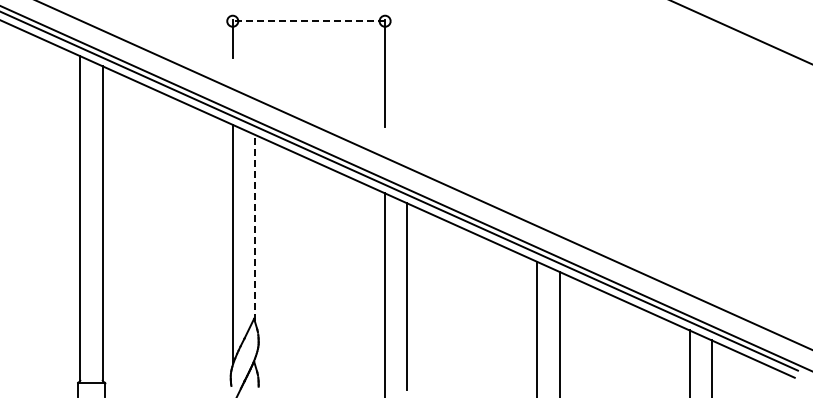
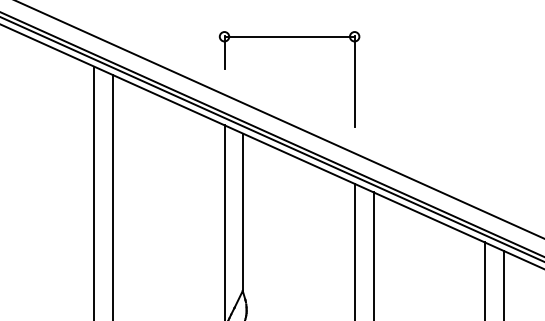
line: (308, 21) -> (289, 36), dashed -> solid
line: (254, 227) -> (243, 212), dashed -> solid

